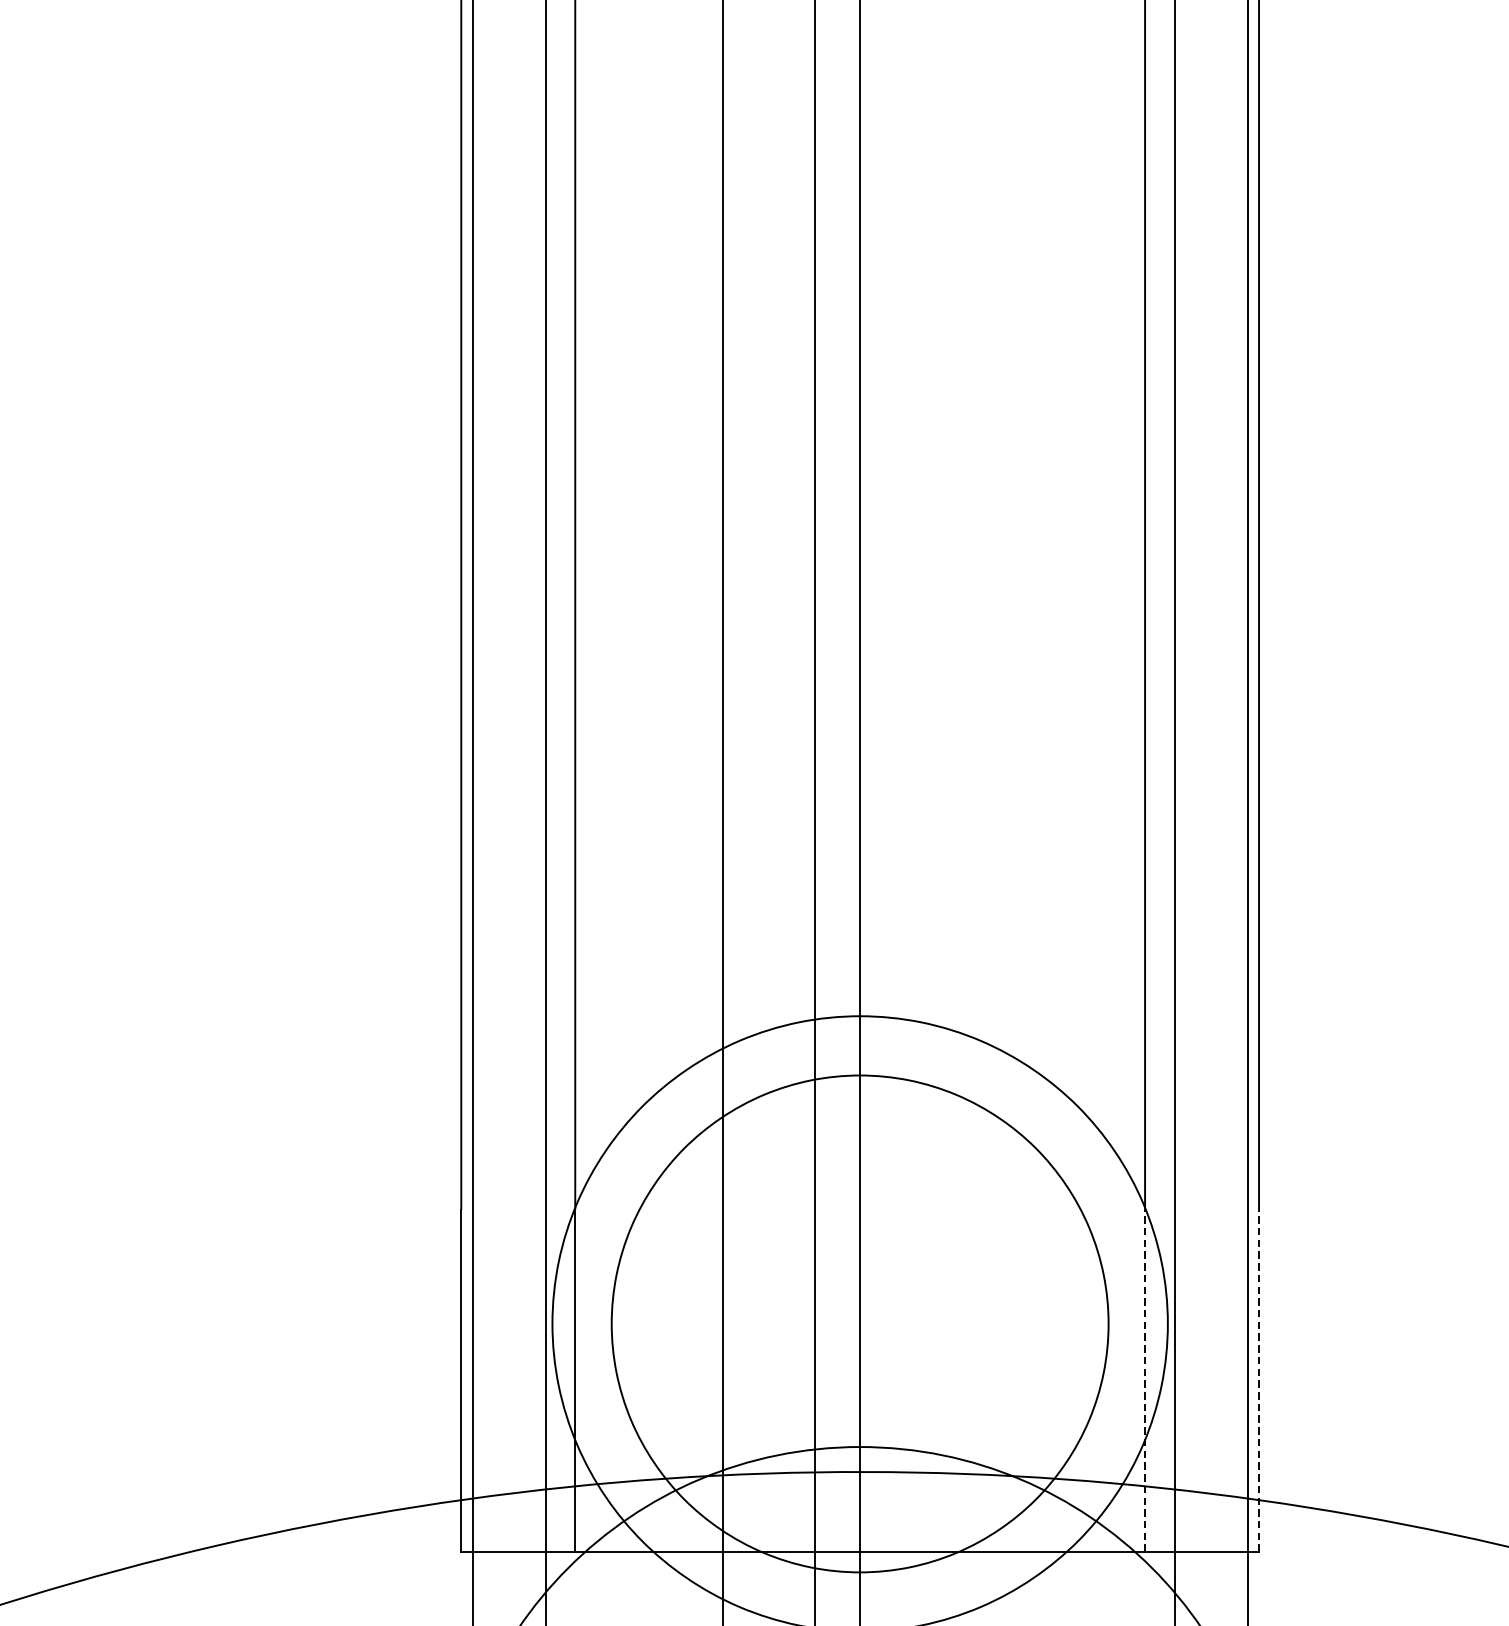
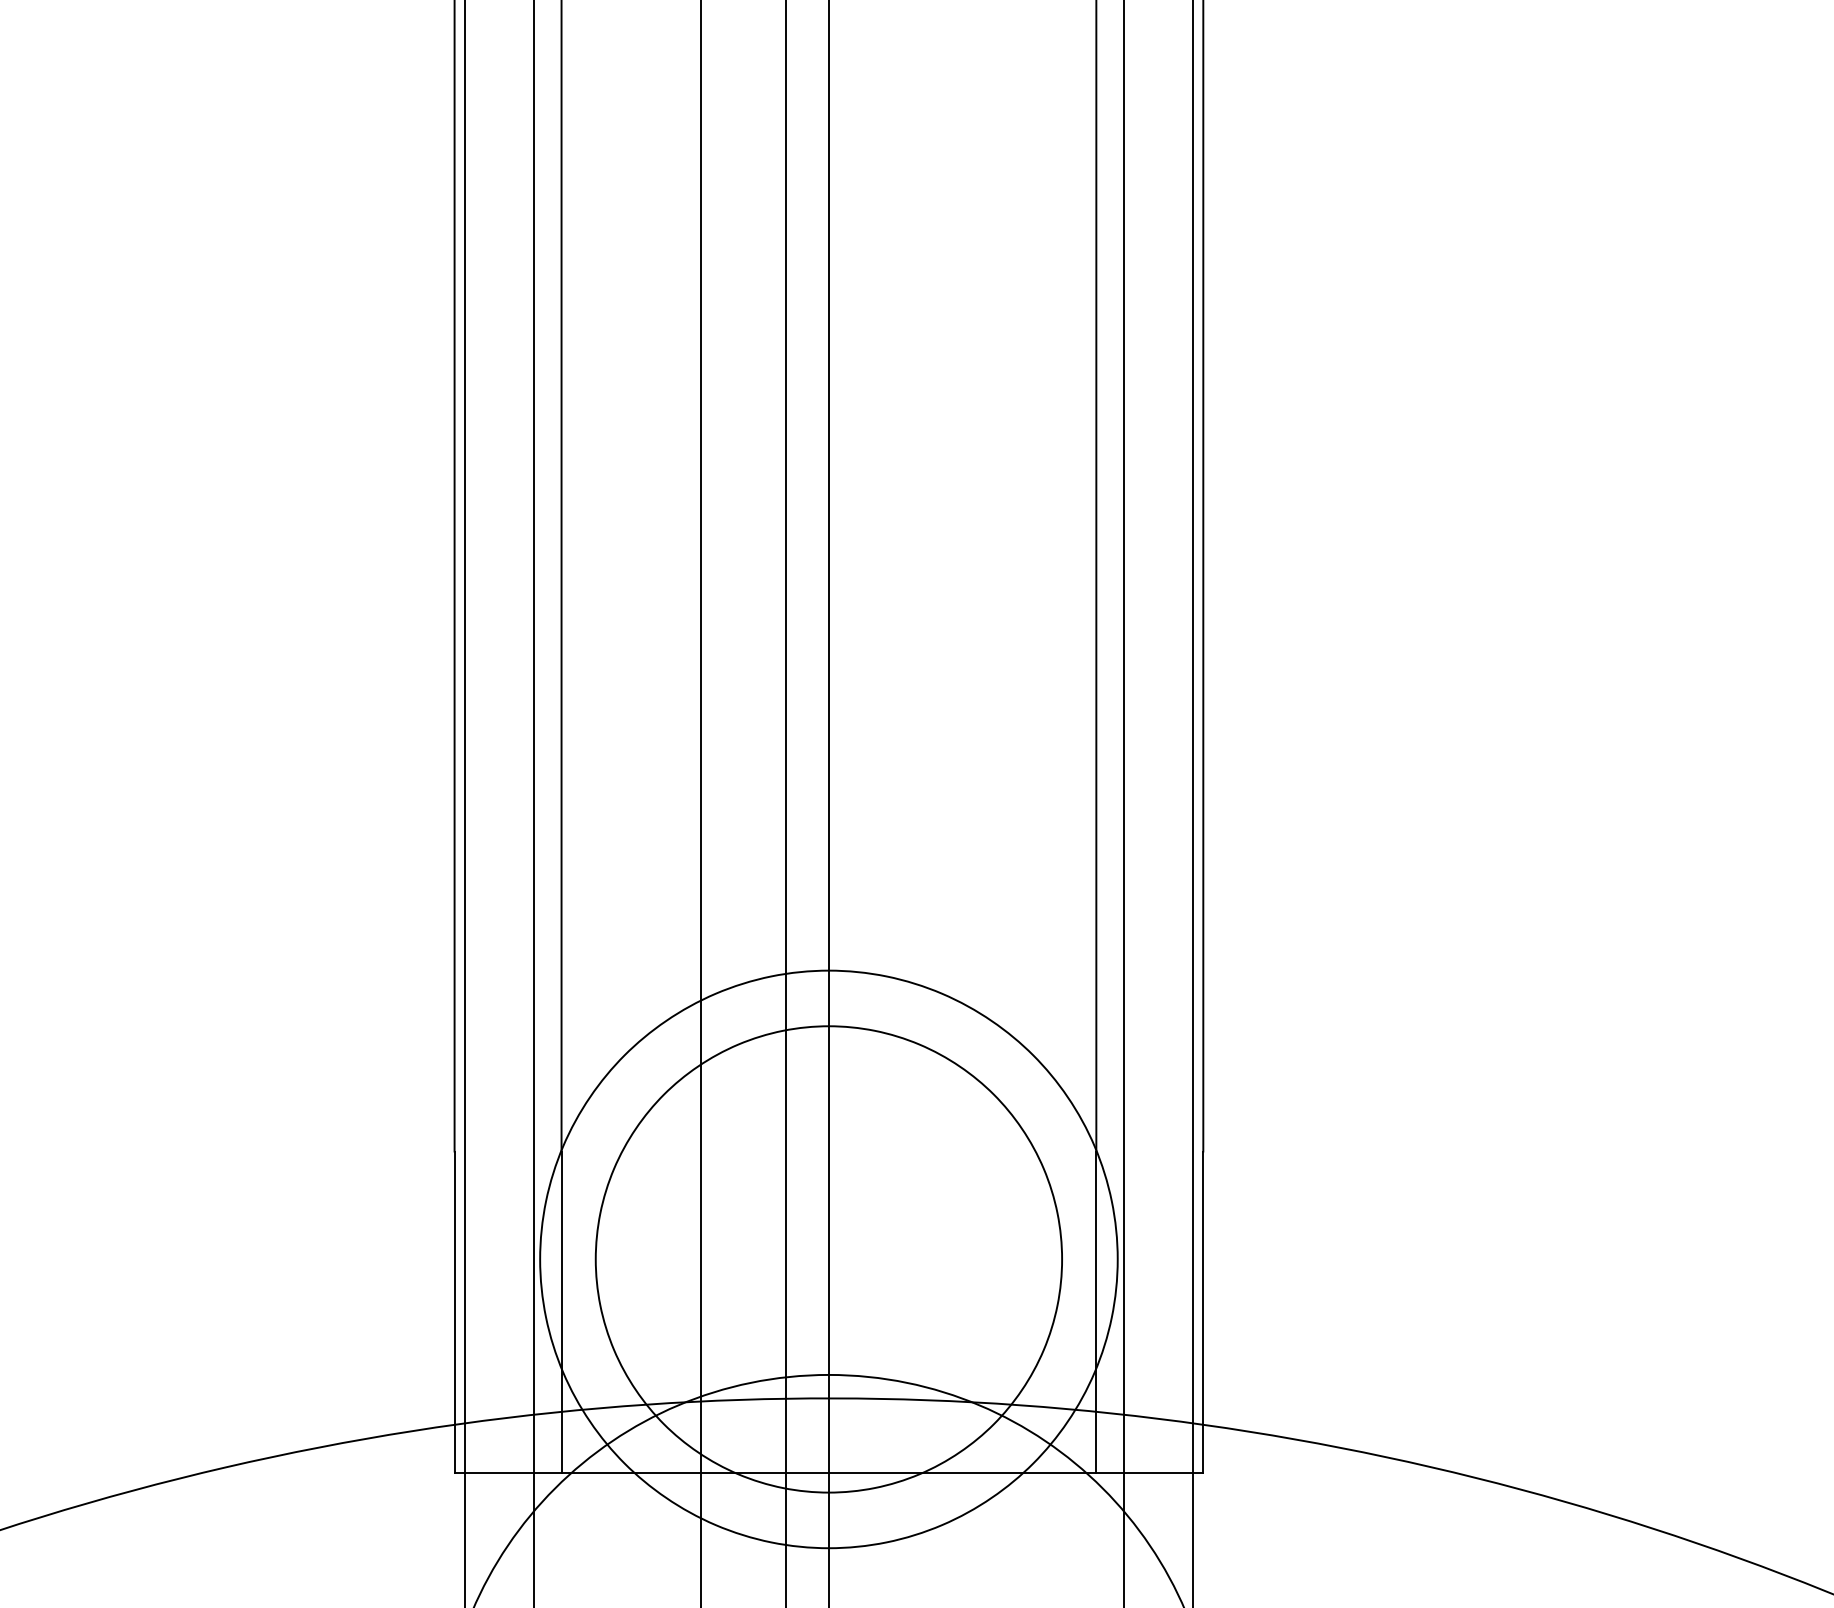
line: (1145, 1380) -> (1096, 1312), dashed -> solid
line: (1259, 1380) -> (1203, 1312), dashed -> solid

